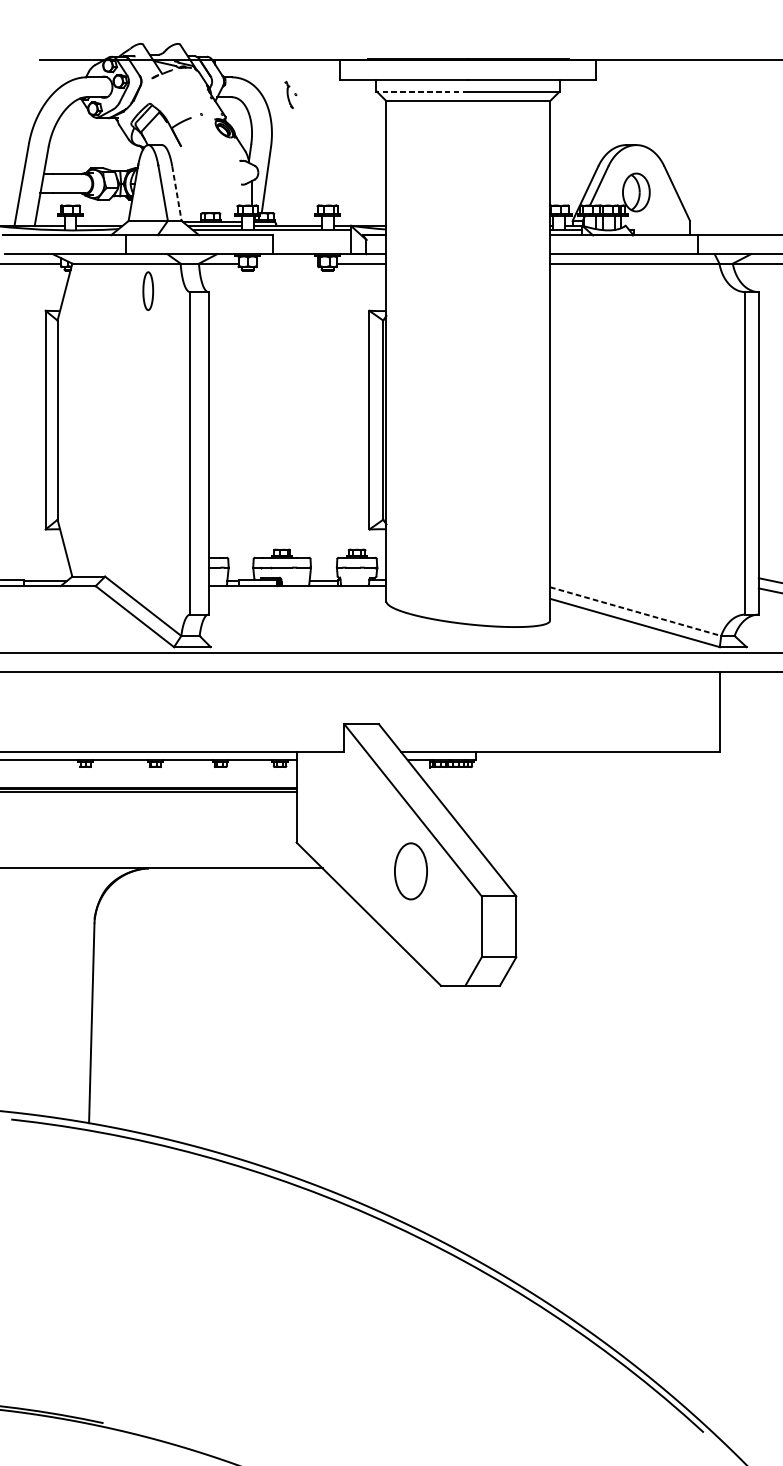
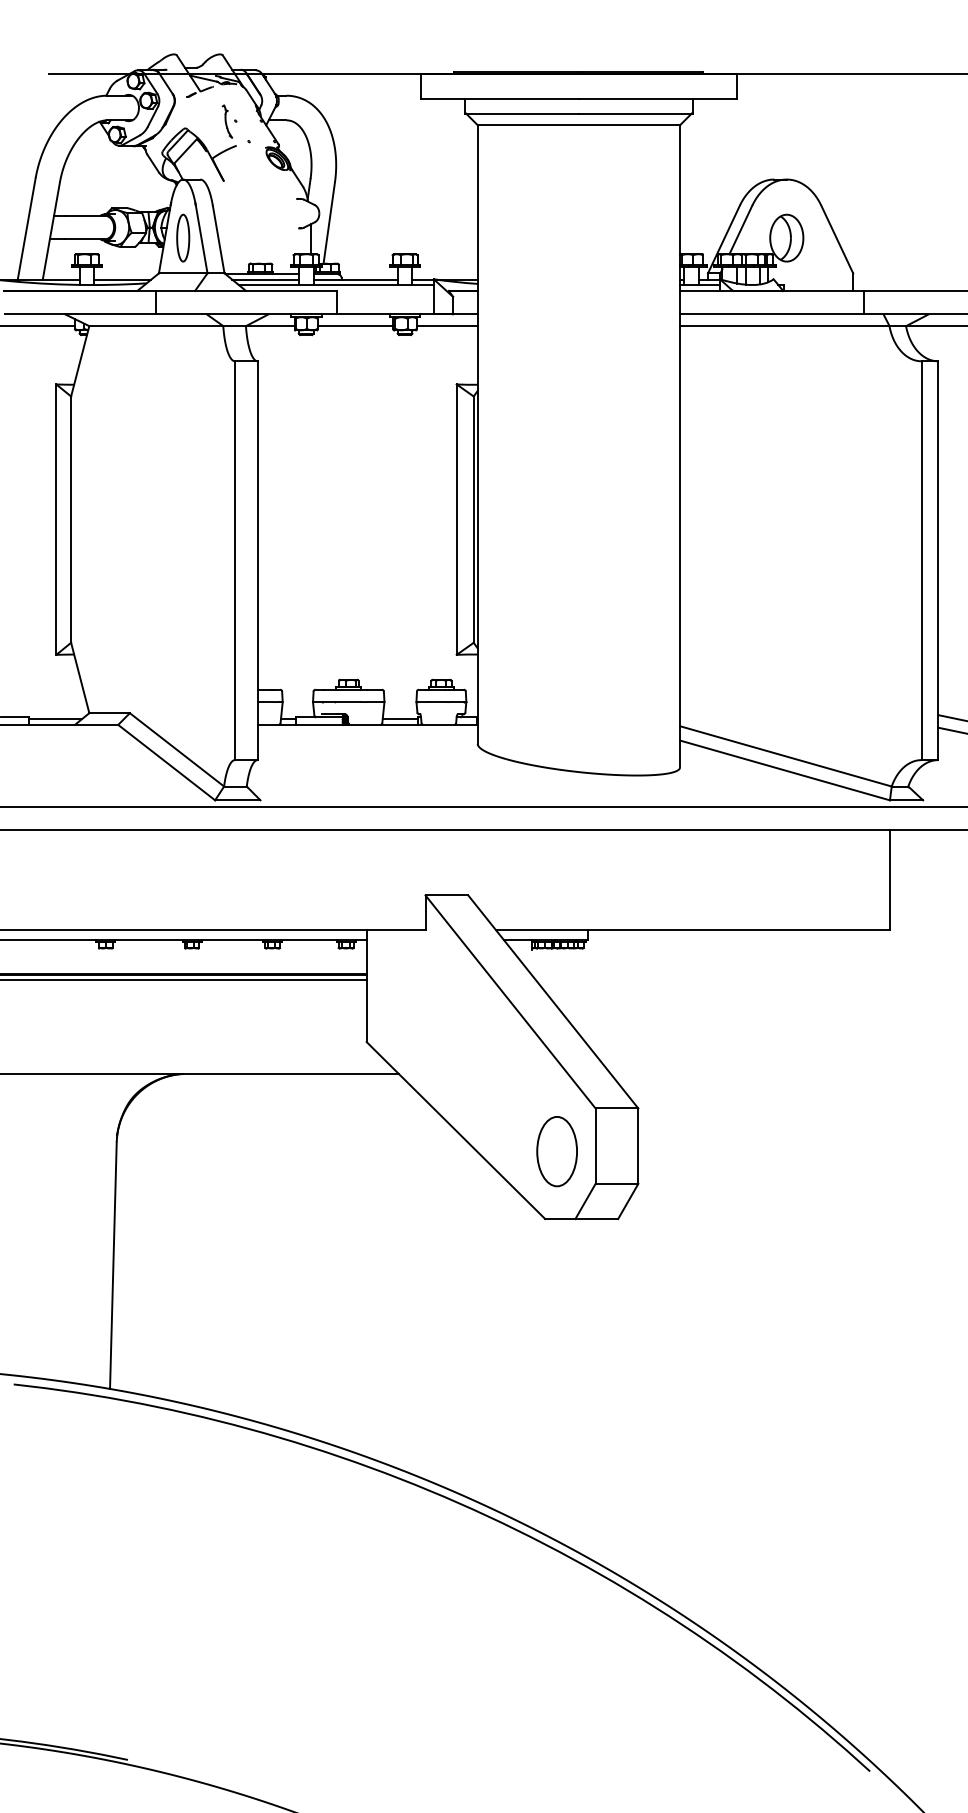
line: (422, 91) -> (522, 113), dashed -> solid
part: (290, 94) -> (229, 121), moved
line: (176, 194) -> (218, 240), dashed -> solid
line: (287, 263) -> (355, 326), added
part: (148, 290) -> (183, 237), moved
line: (636, 611) -> (786, 756), dashed -> solid
part: (410, 871) -> (556, 1151), moved

